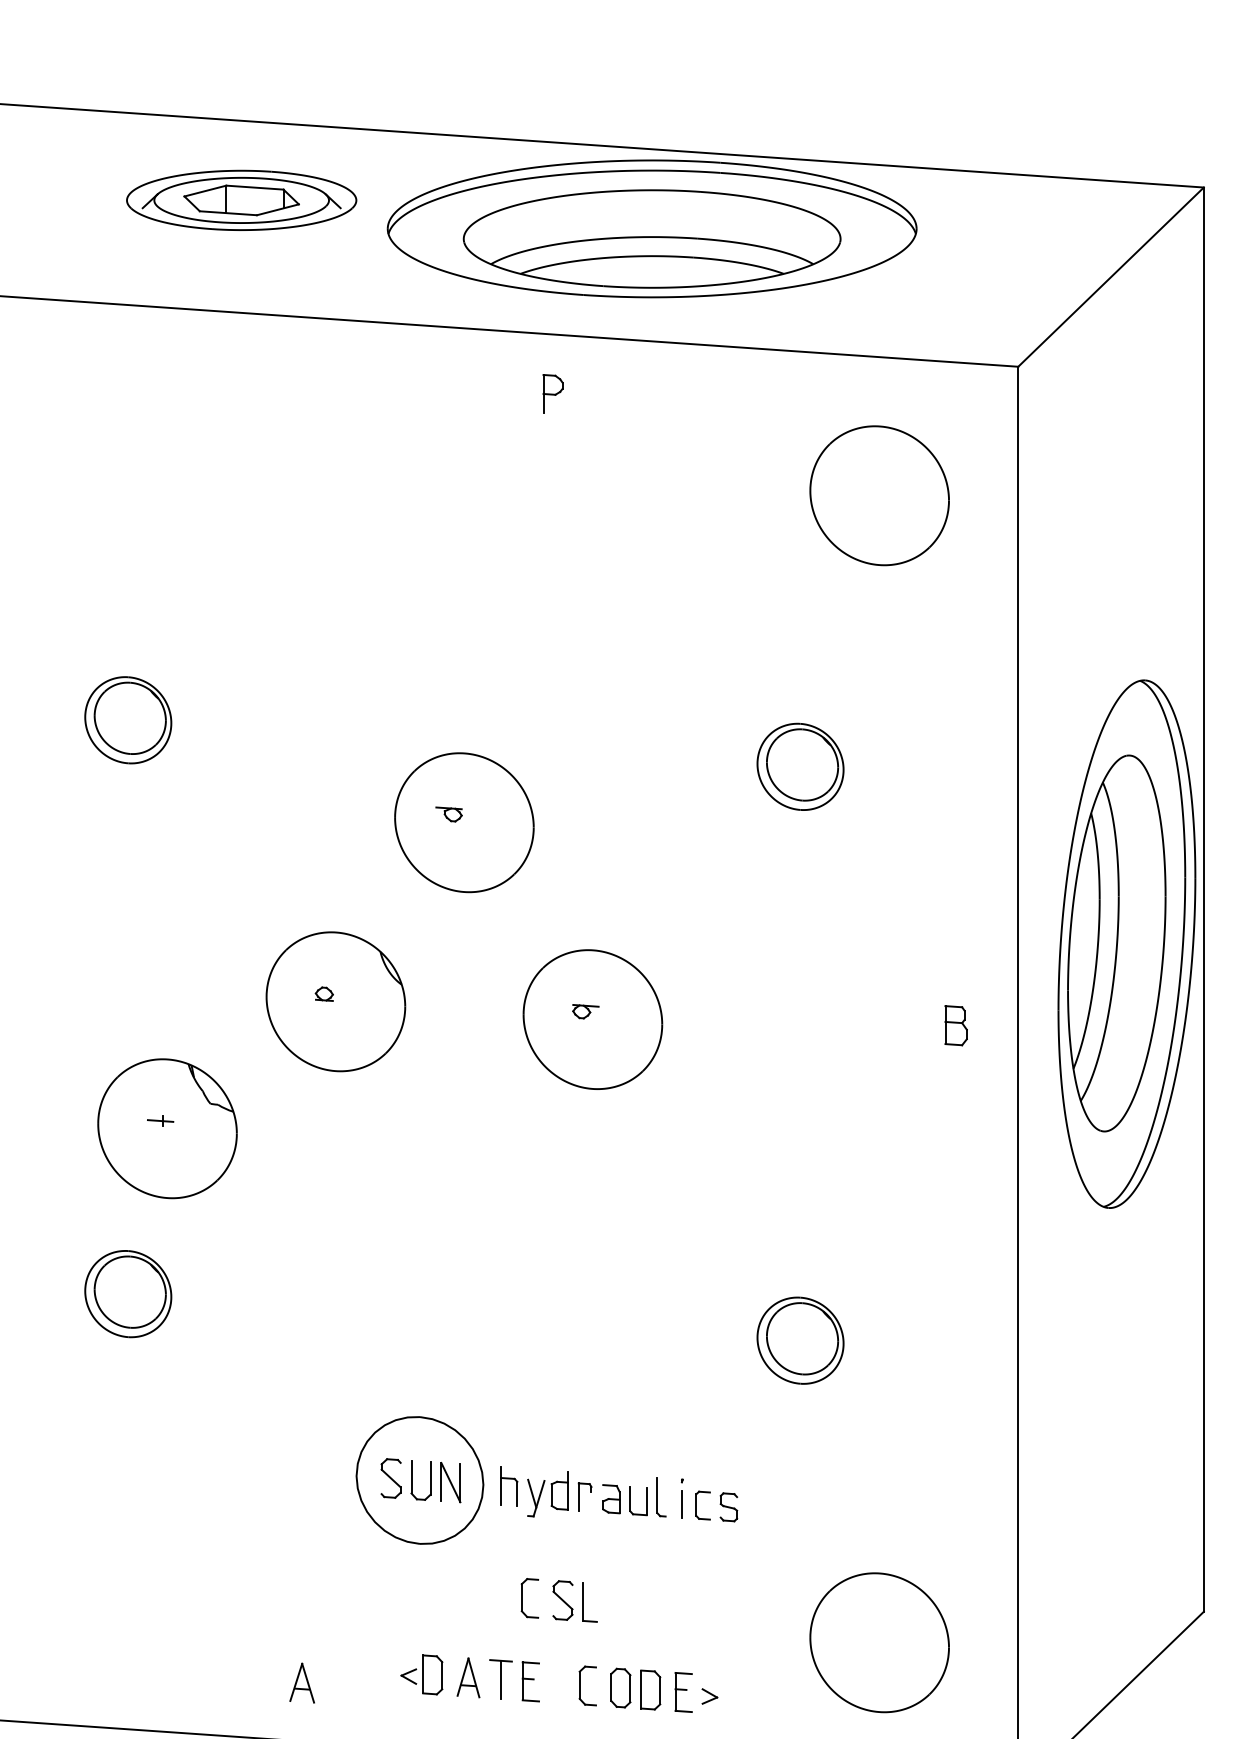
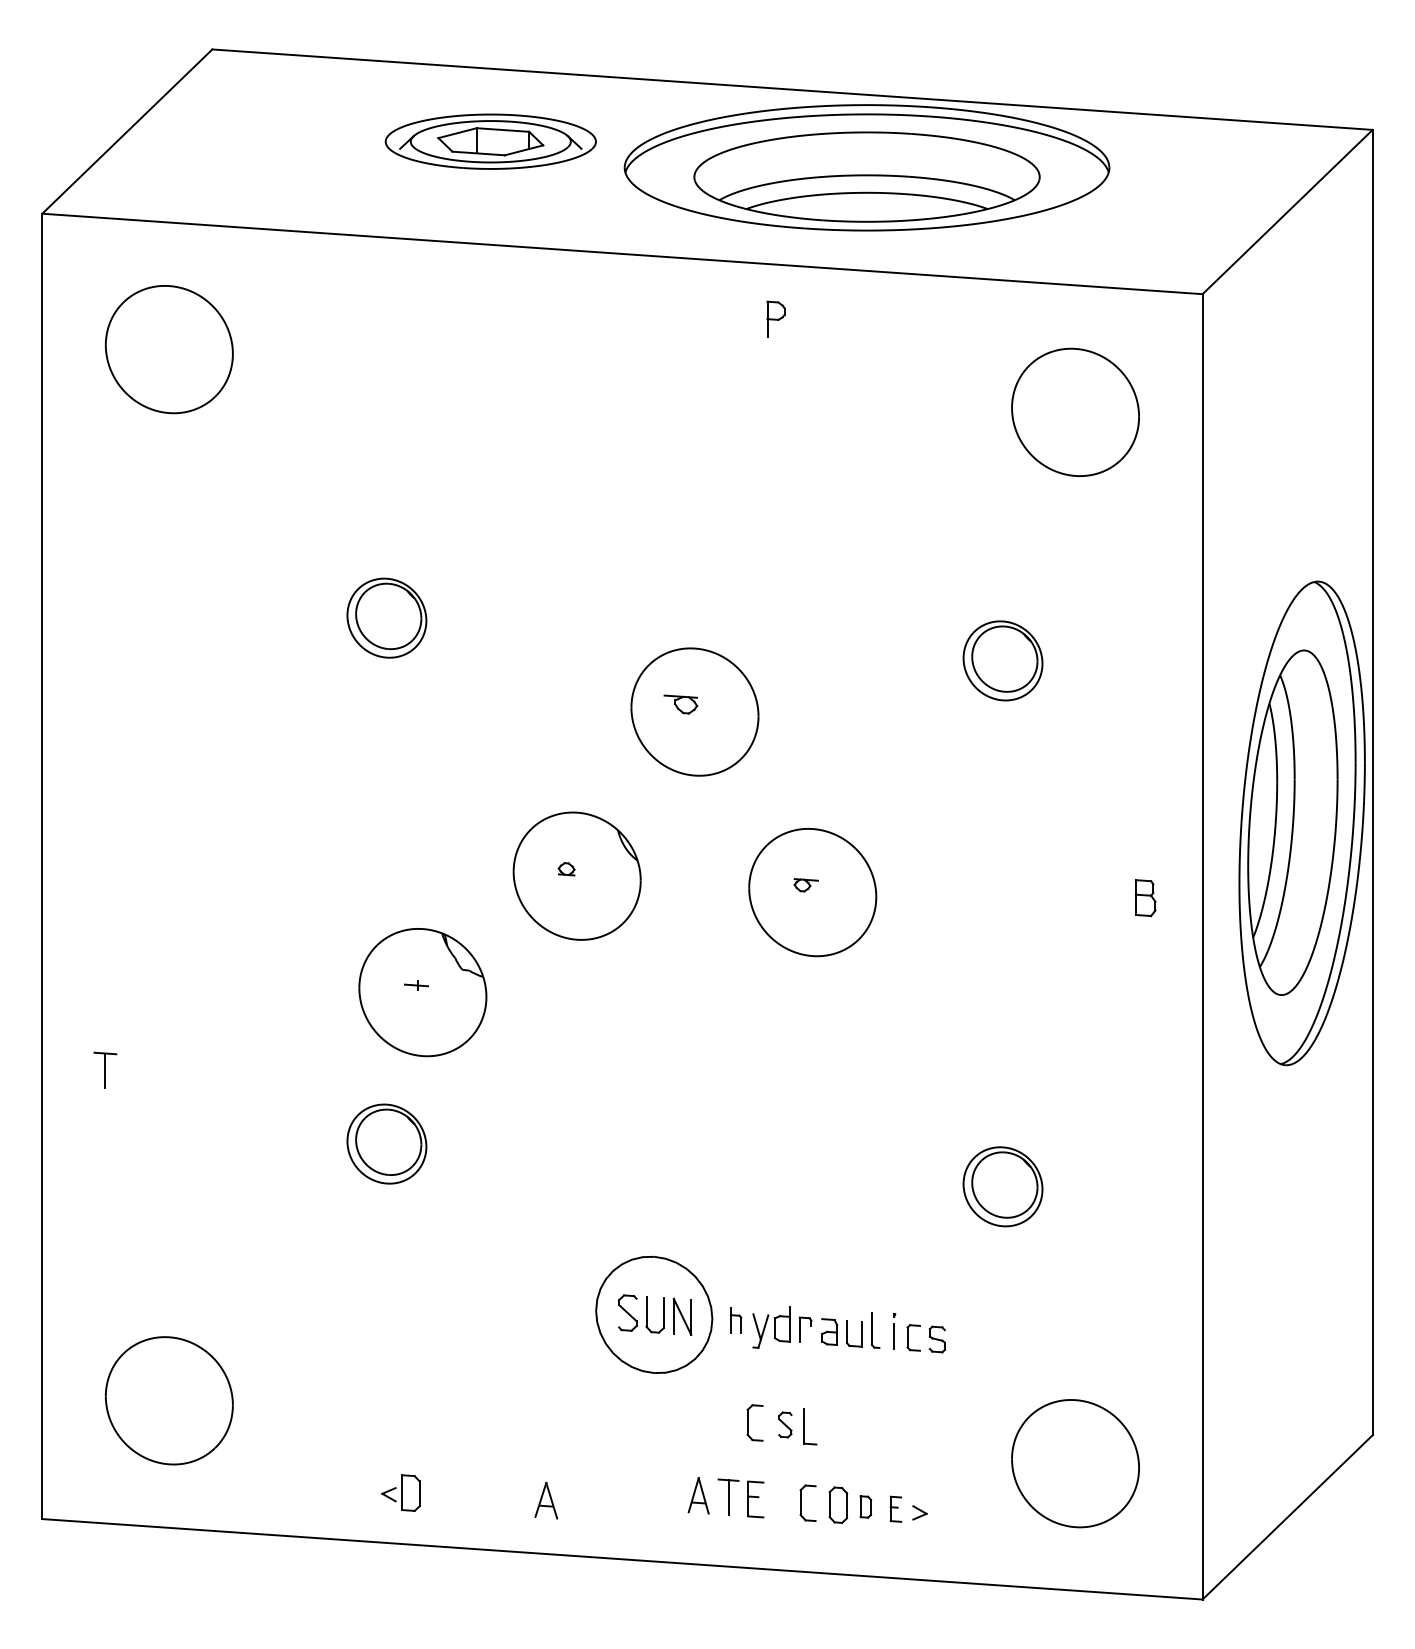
part: (448, 814) -> (680, 704), size x1.4
part: (508, 1486) -> (735, 1320), size x0.7
part: (563, 1600) -> (785, 1424), size x0.7
part: (421, 1674) -> (400, 1492), moved
part: (650, 1689) -> (865, 1506), size x0.6
part: (683, 1692) -> (895, 1509), size x0.7

